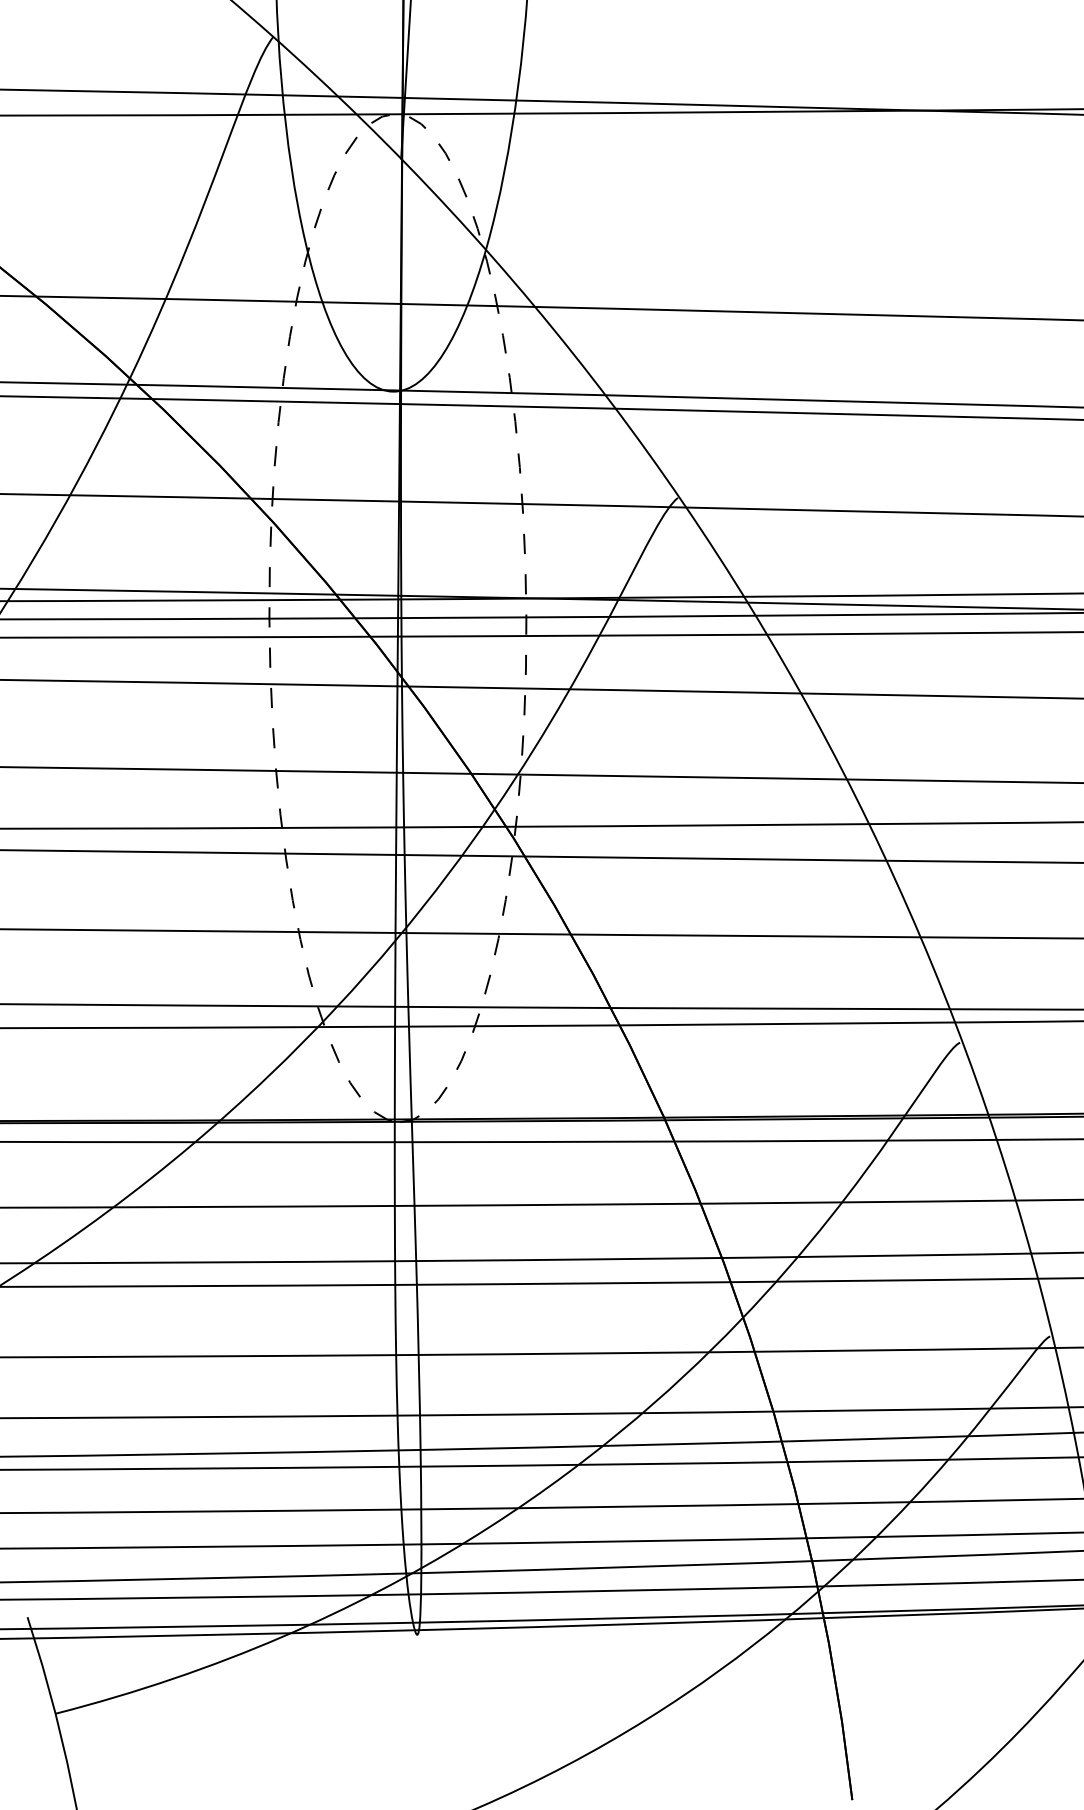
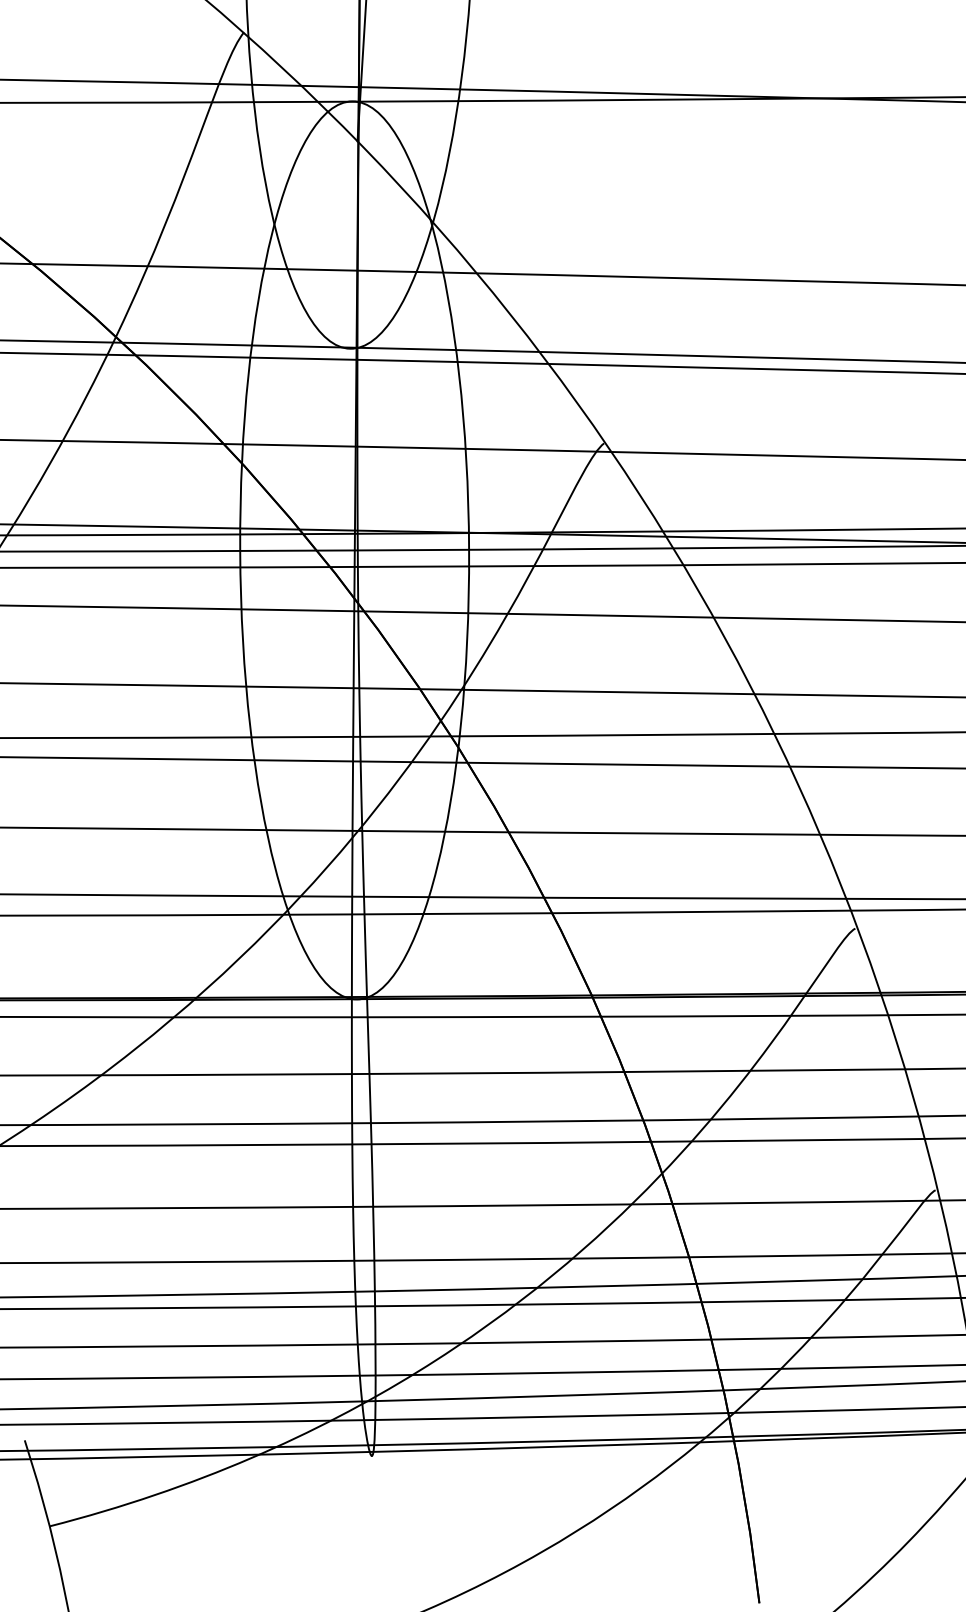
circle: (397, 617) -> (354, 549), dashed -> solid

